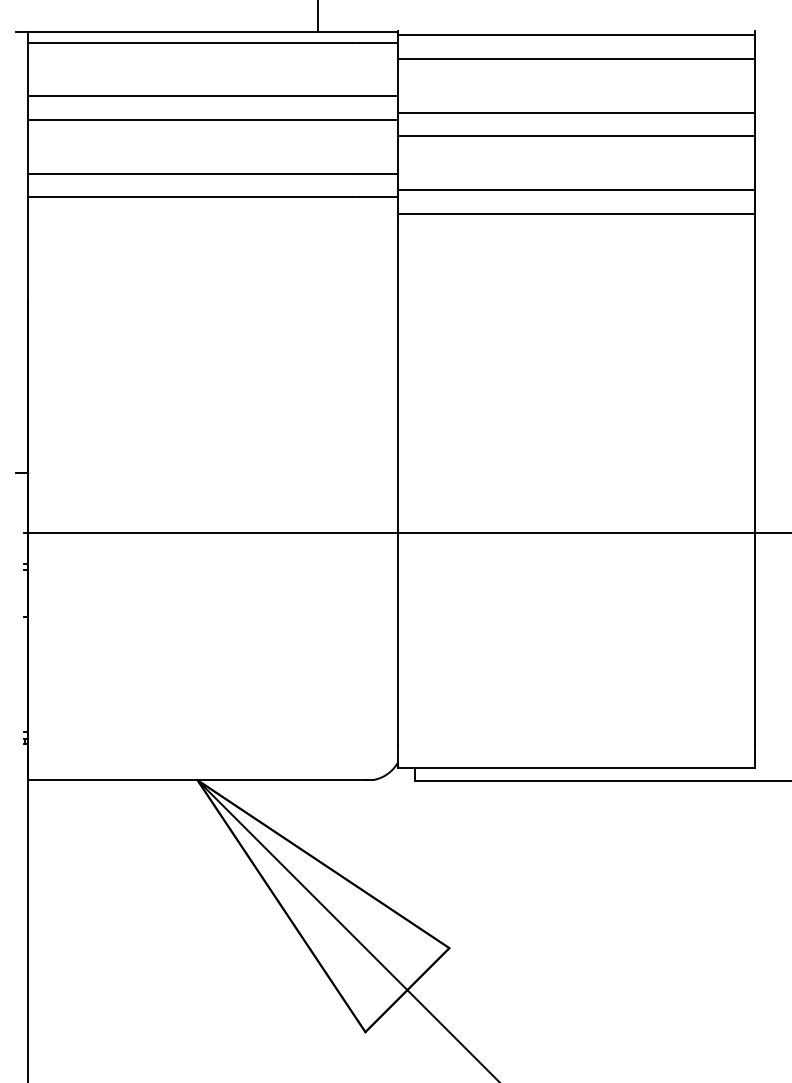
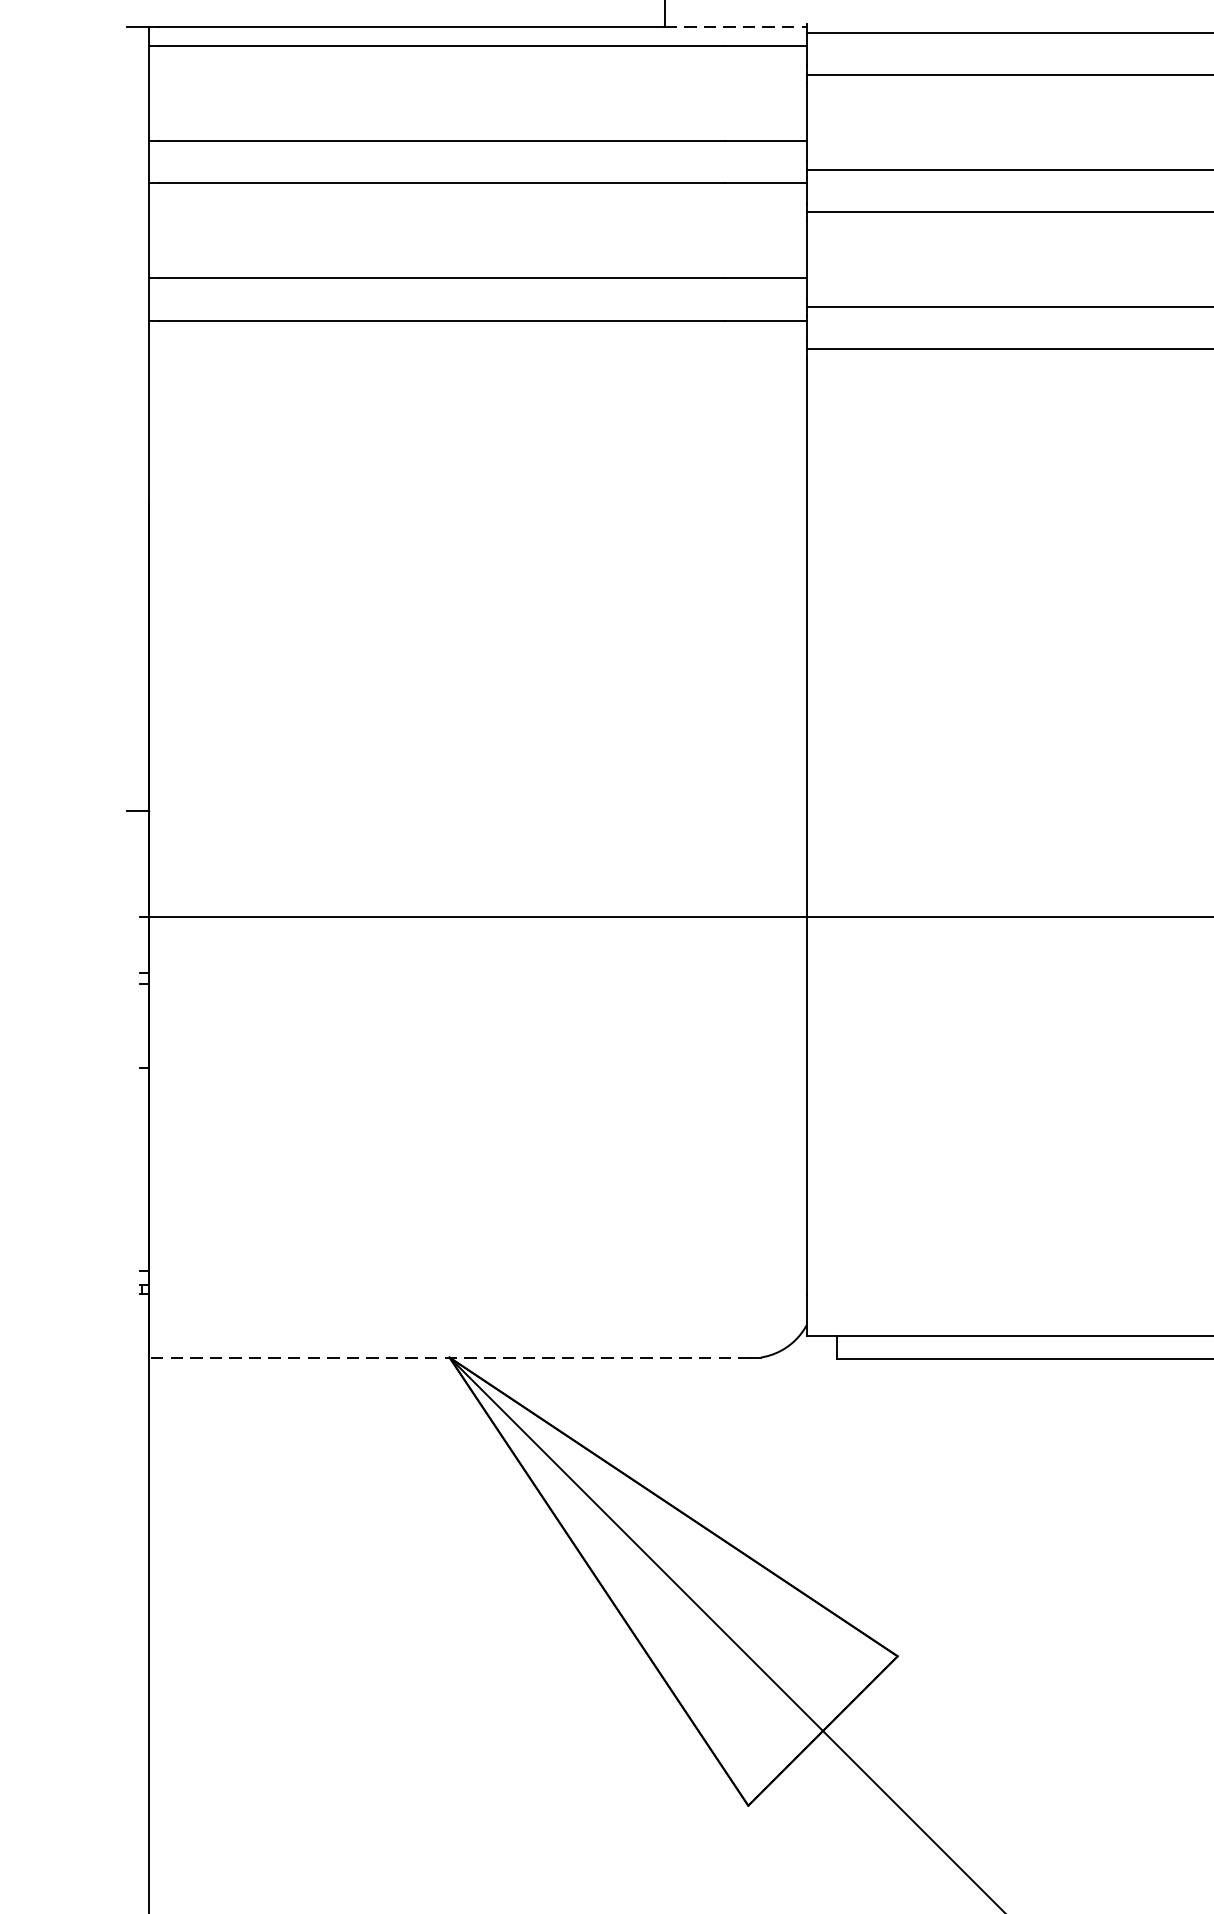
line: (358, 32) -> (735, 27), solid -> dashed
line: (196, 780) -> (447, 1358), solid -> dashed

